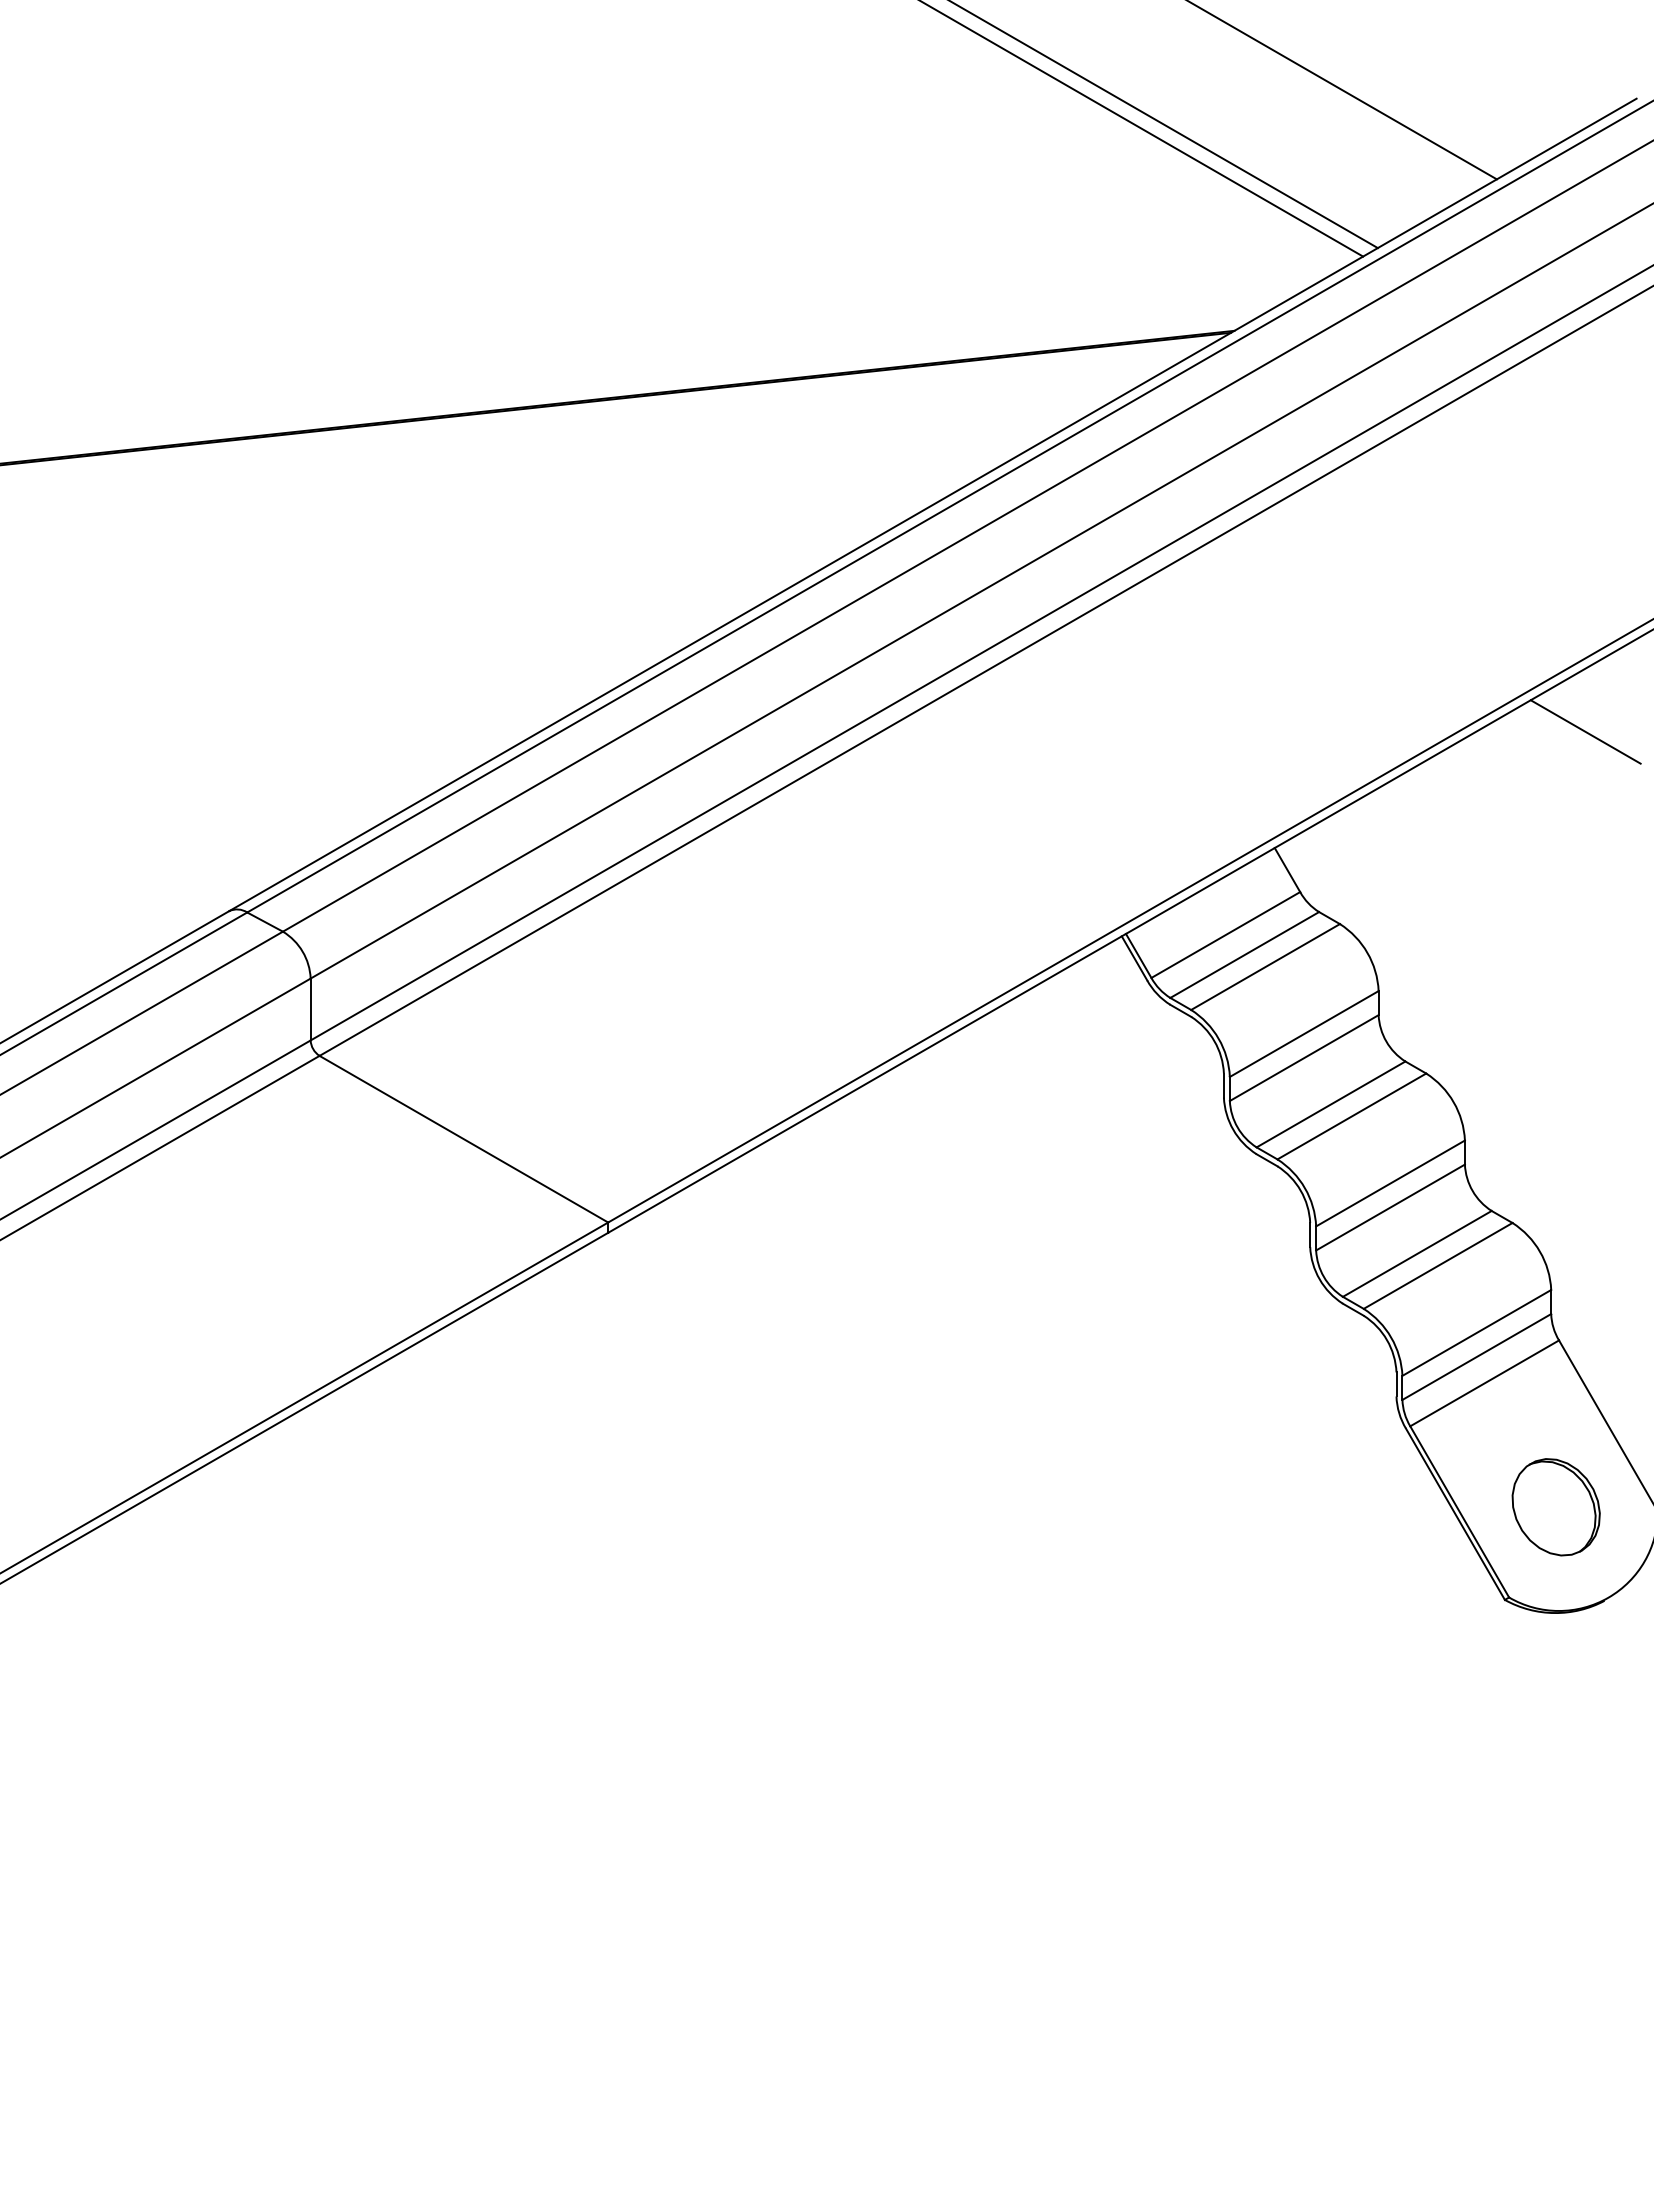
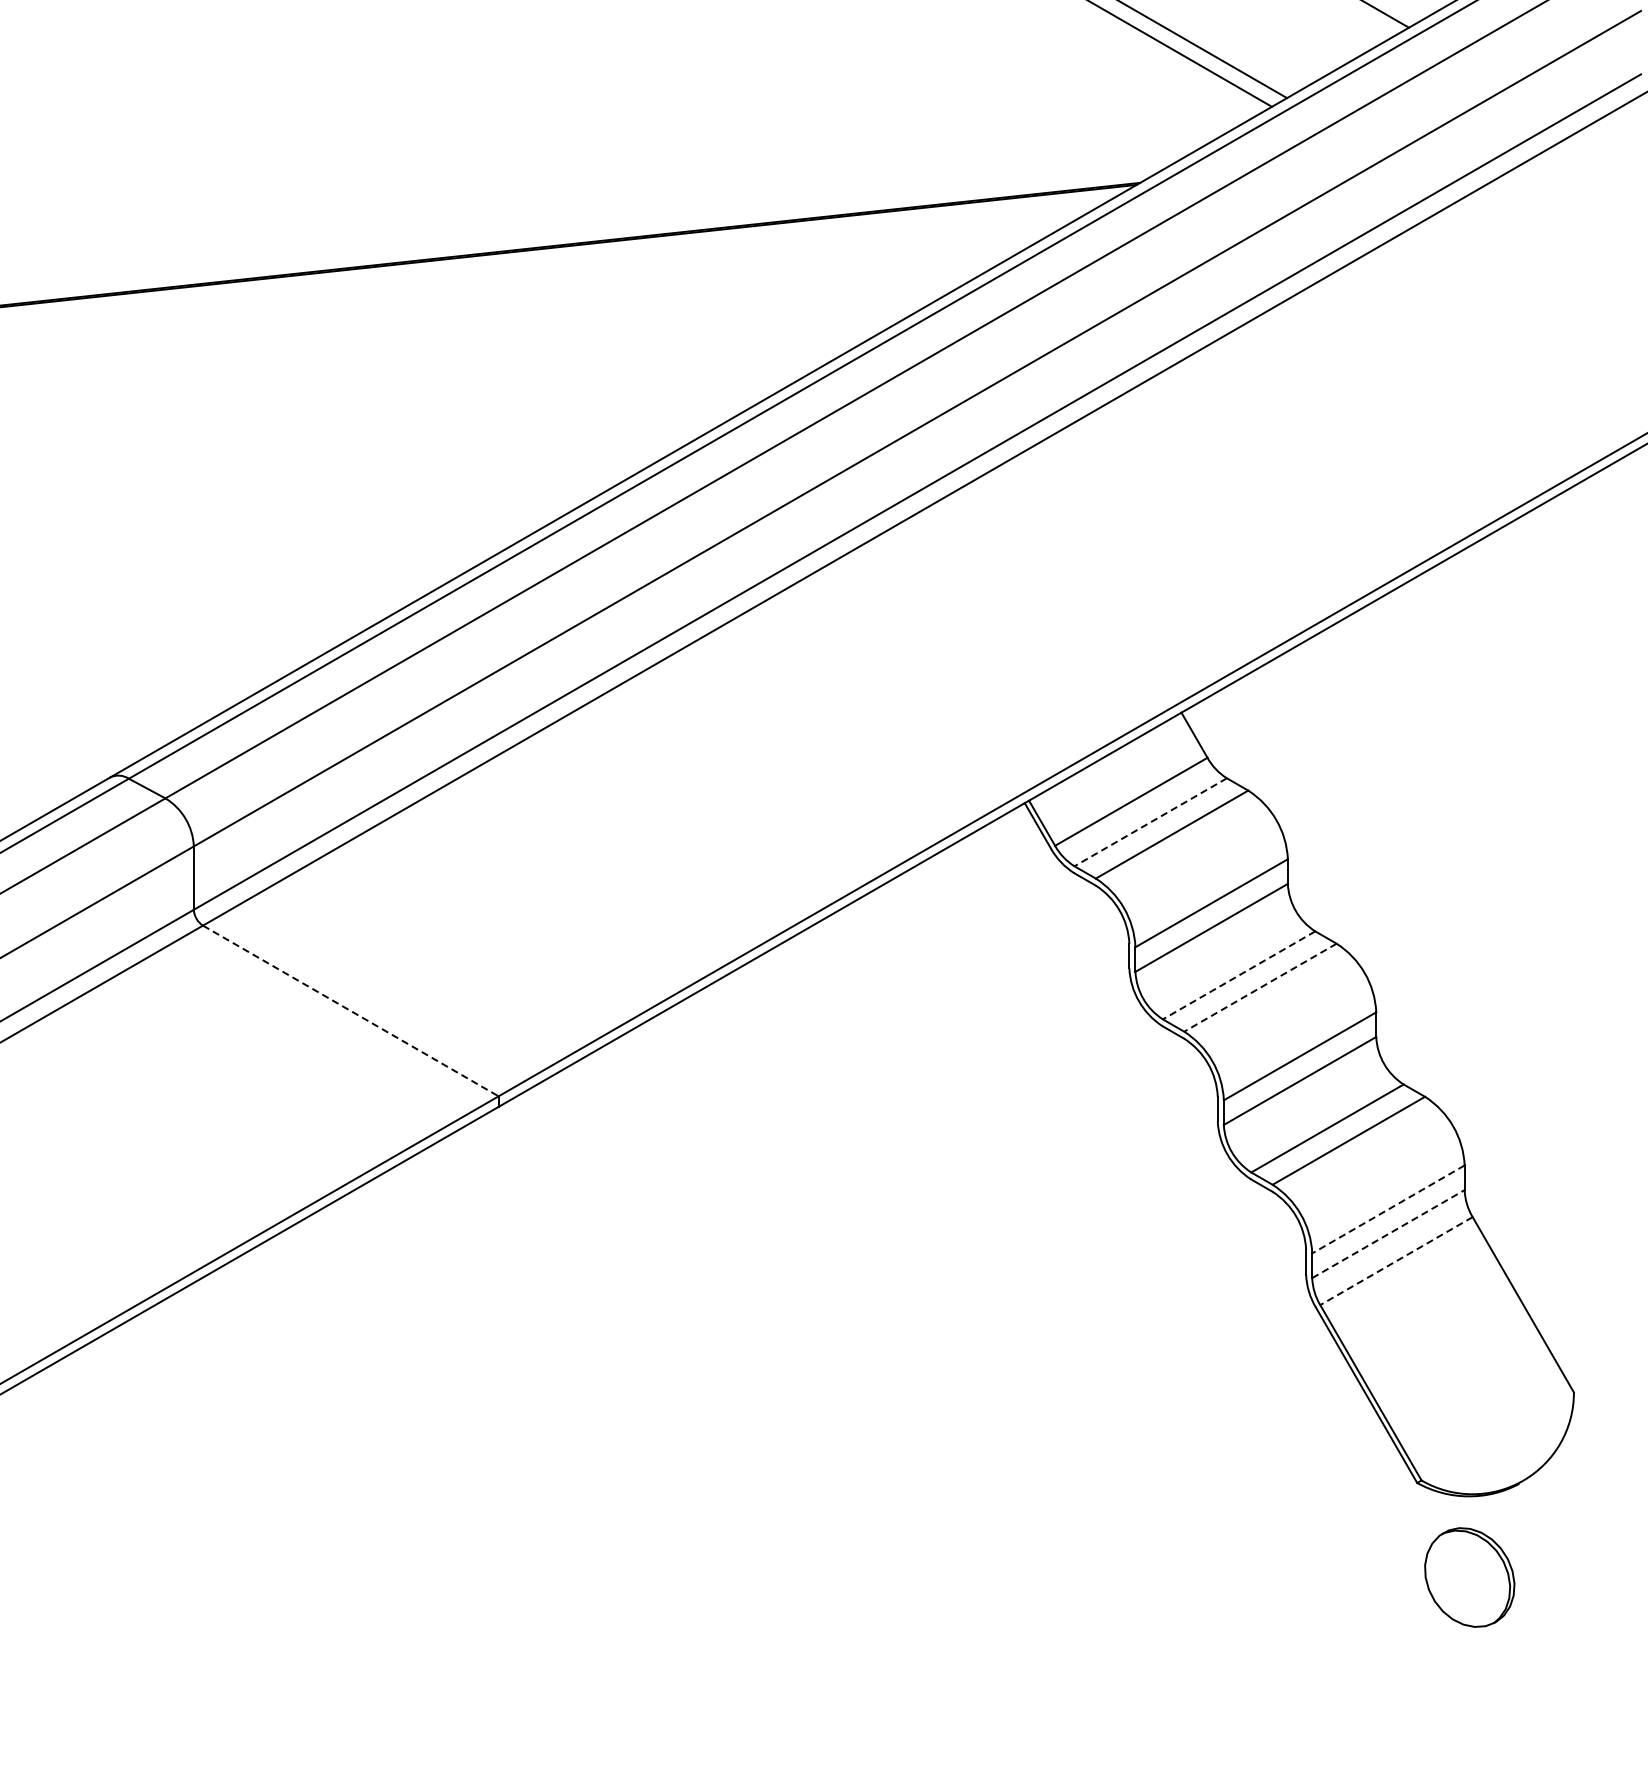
line: (1585, 731) -> (1499, 593), removed
line: (1244, 955) -> (1150, 822), solid -> dashed
line: (1331, 1104) -> (1239, 975), solid -> dashed
line: (1351, 1116) -> (1260, 987), solid -> dashed
line: (463, 1139) -> (350, 1011), solid -> dashed
line: (1476, 1332) -> (1388, 1208), solid -> dashed
line: (1476, 1356) -> (1388, 1233), solid -> dashed
line: (1484, 1383) -> (1396, 1261), solid -> dashed
part: (1555, 1507) -> (1469, 1577), moved

